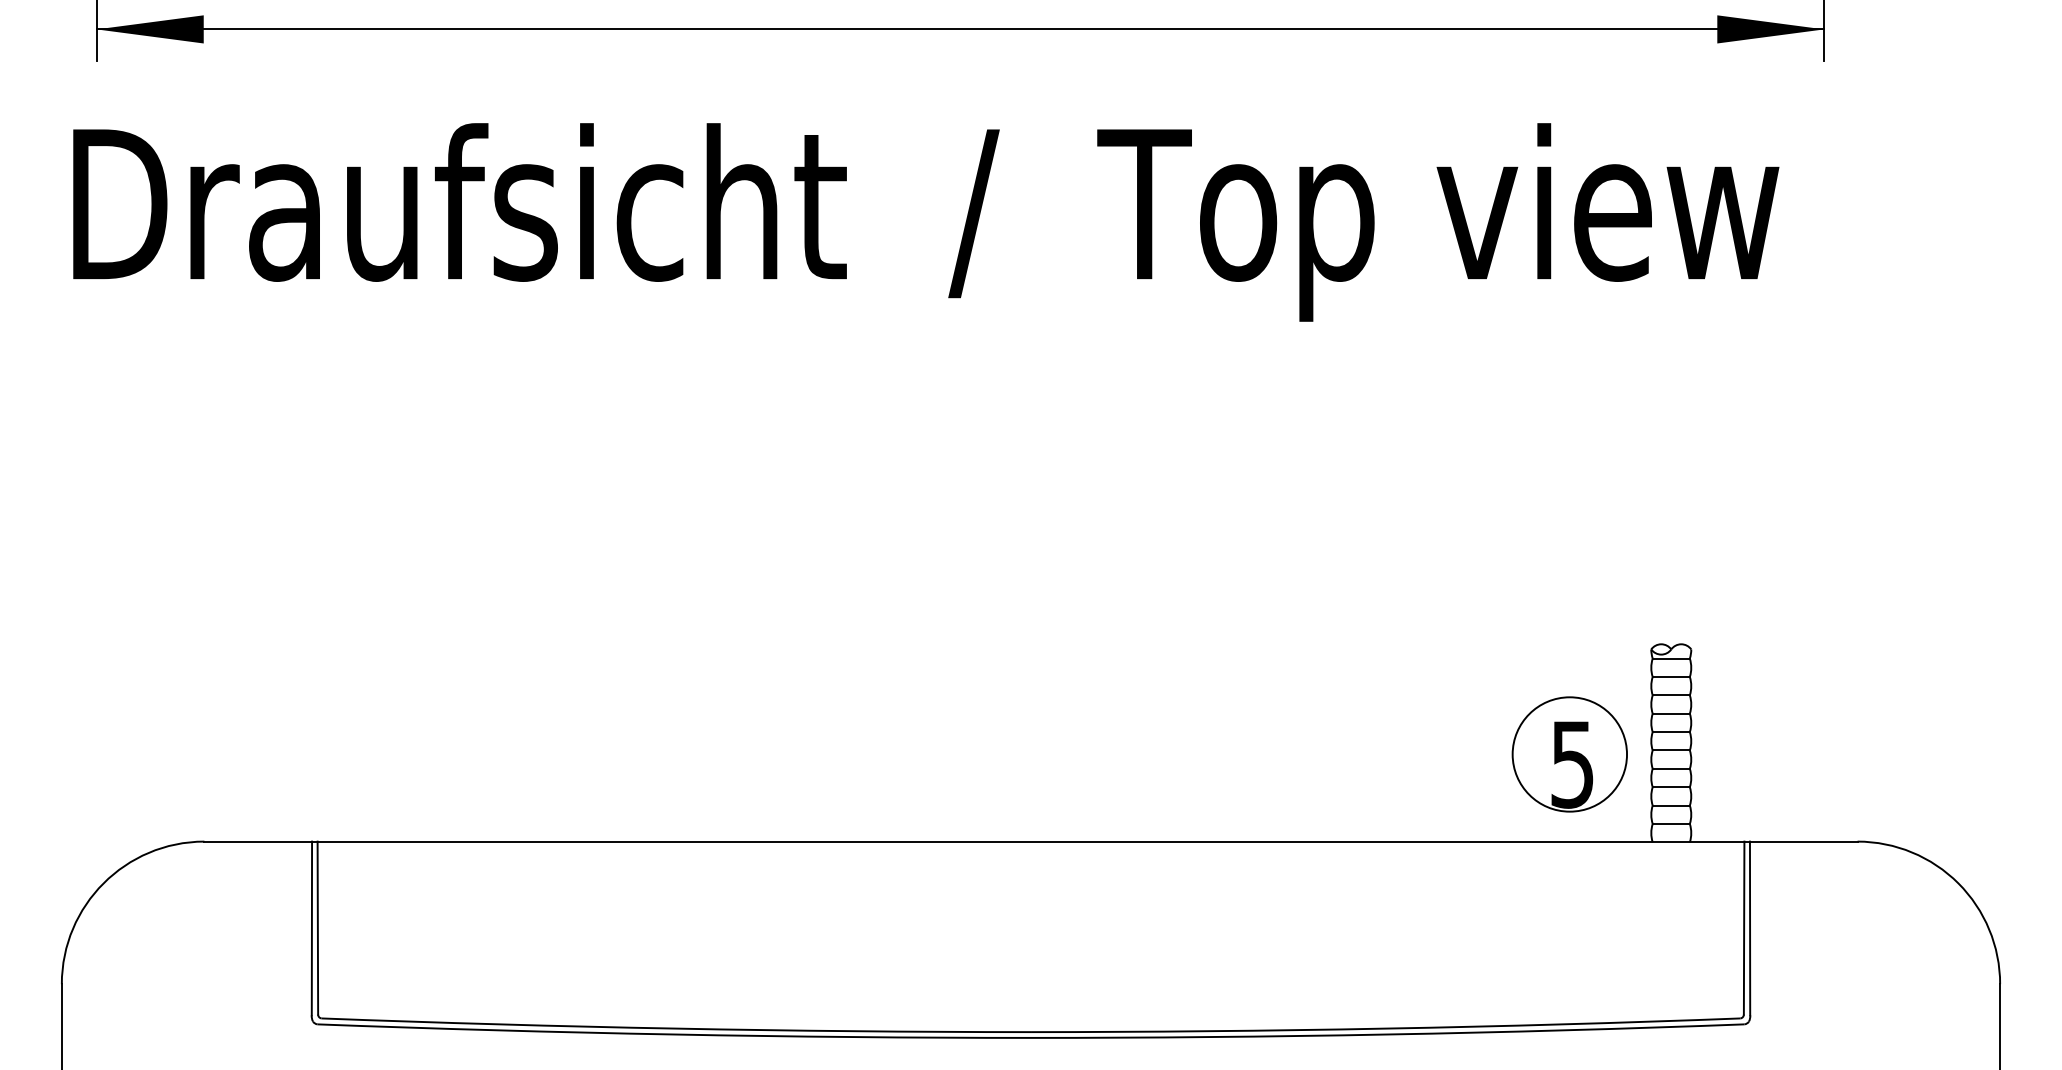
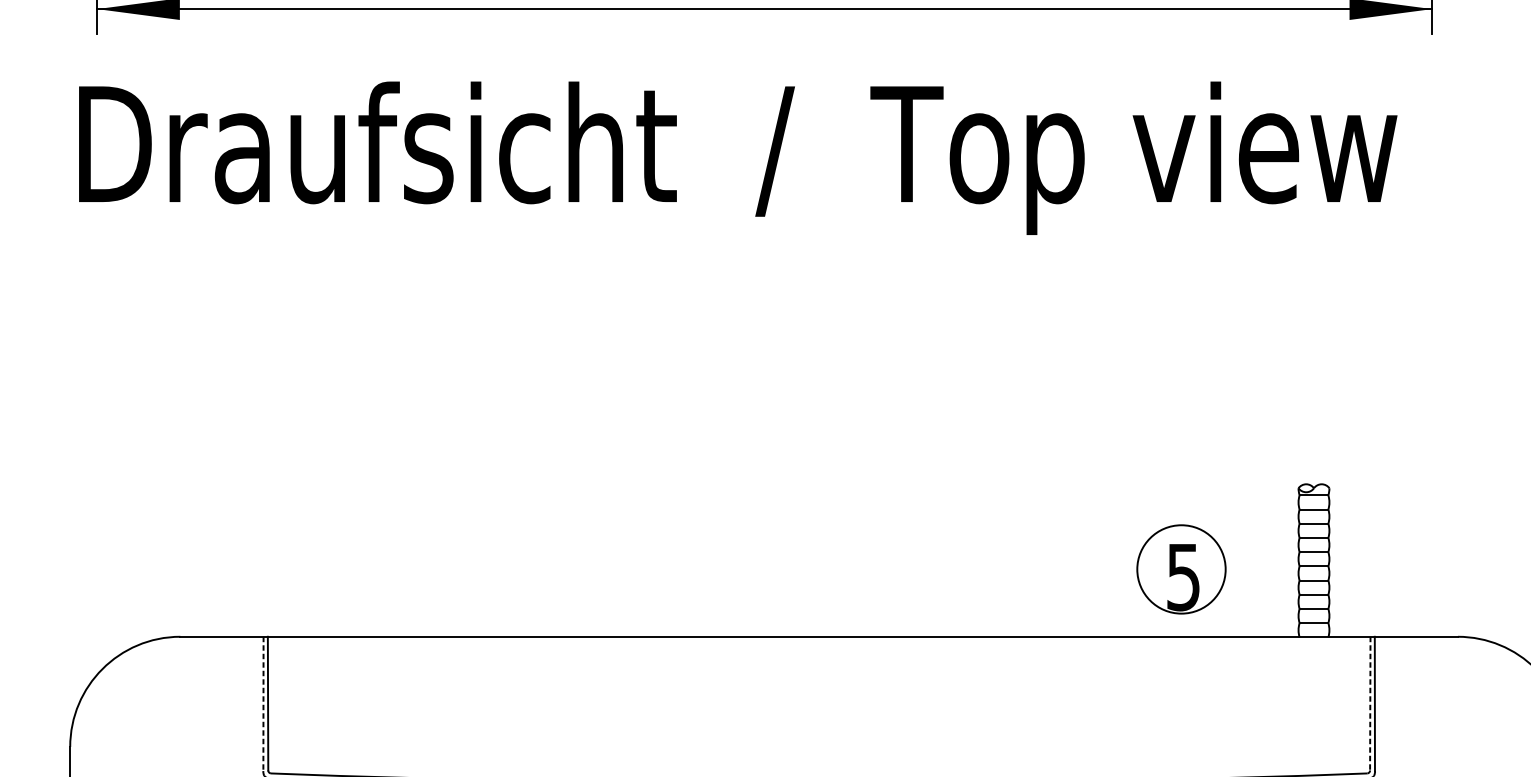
part: (1569, 754) -> (1181, 569), moved
line: (311, 928) -> (263, 703), solid -> dashed
line: (1744, 928) -> (1370, 703), solid -> dashed

